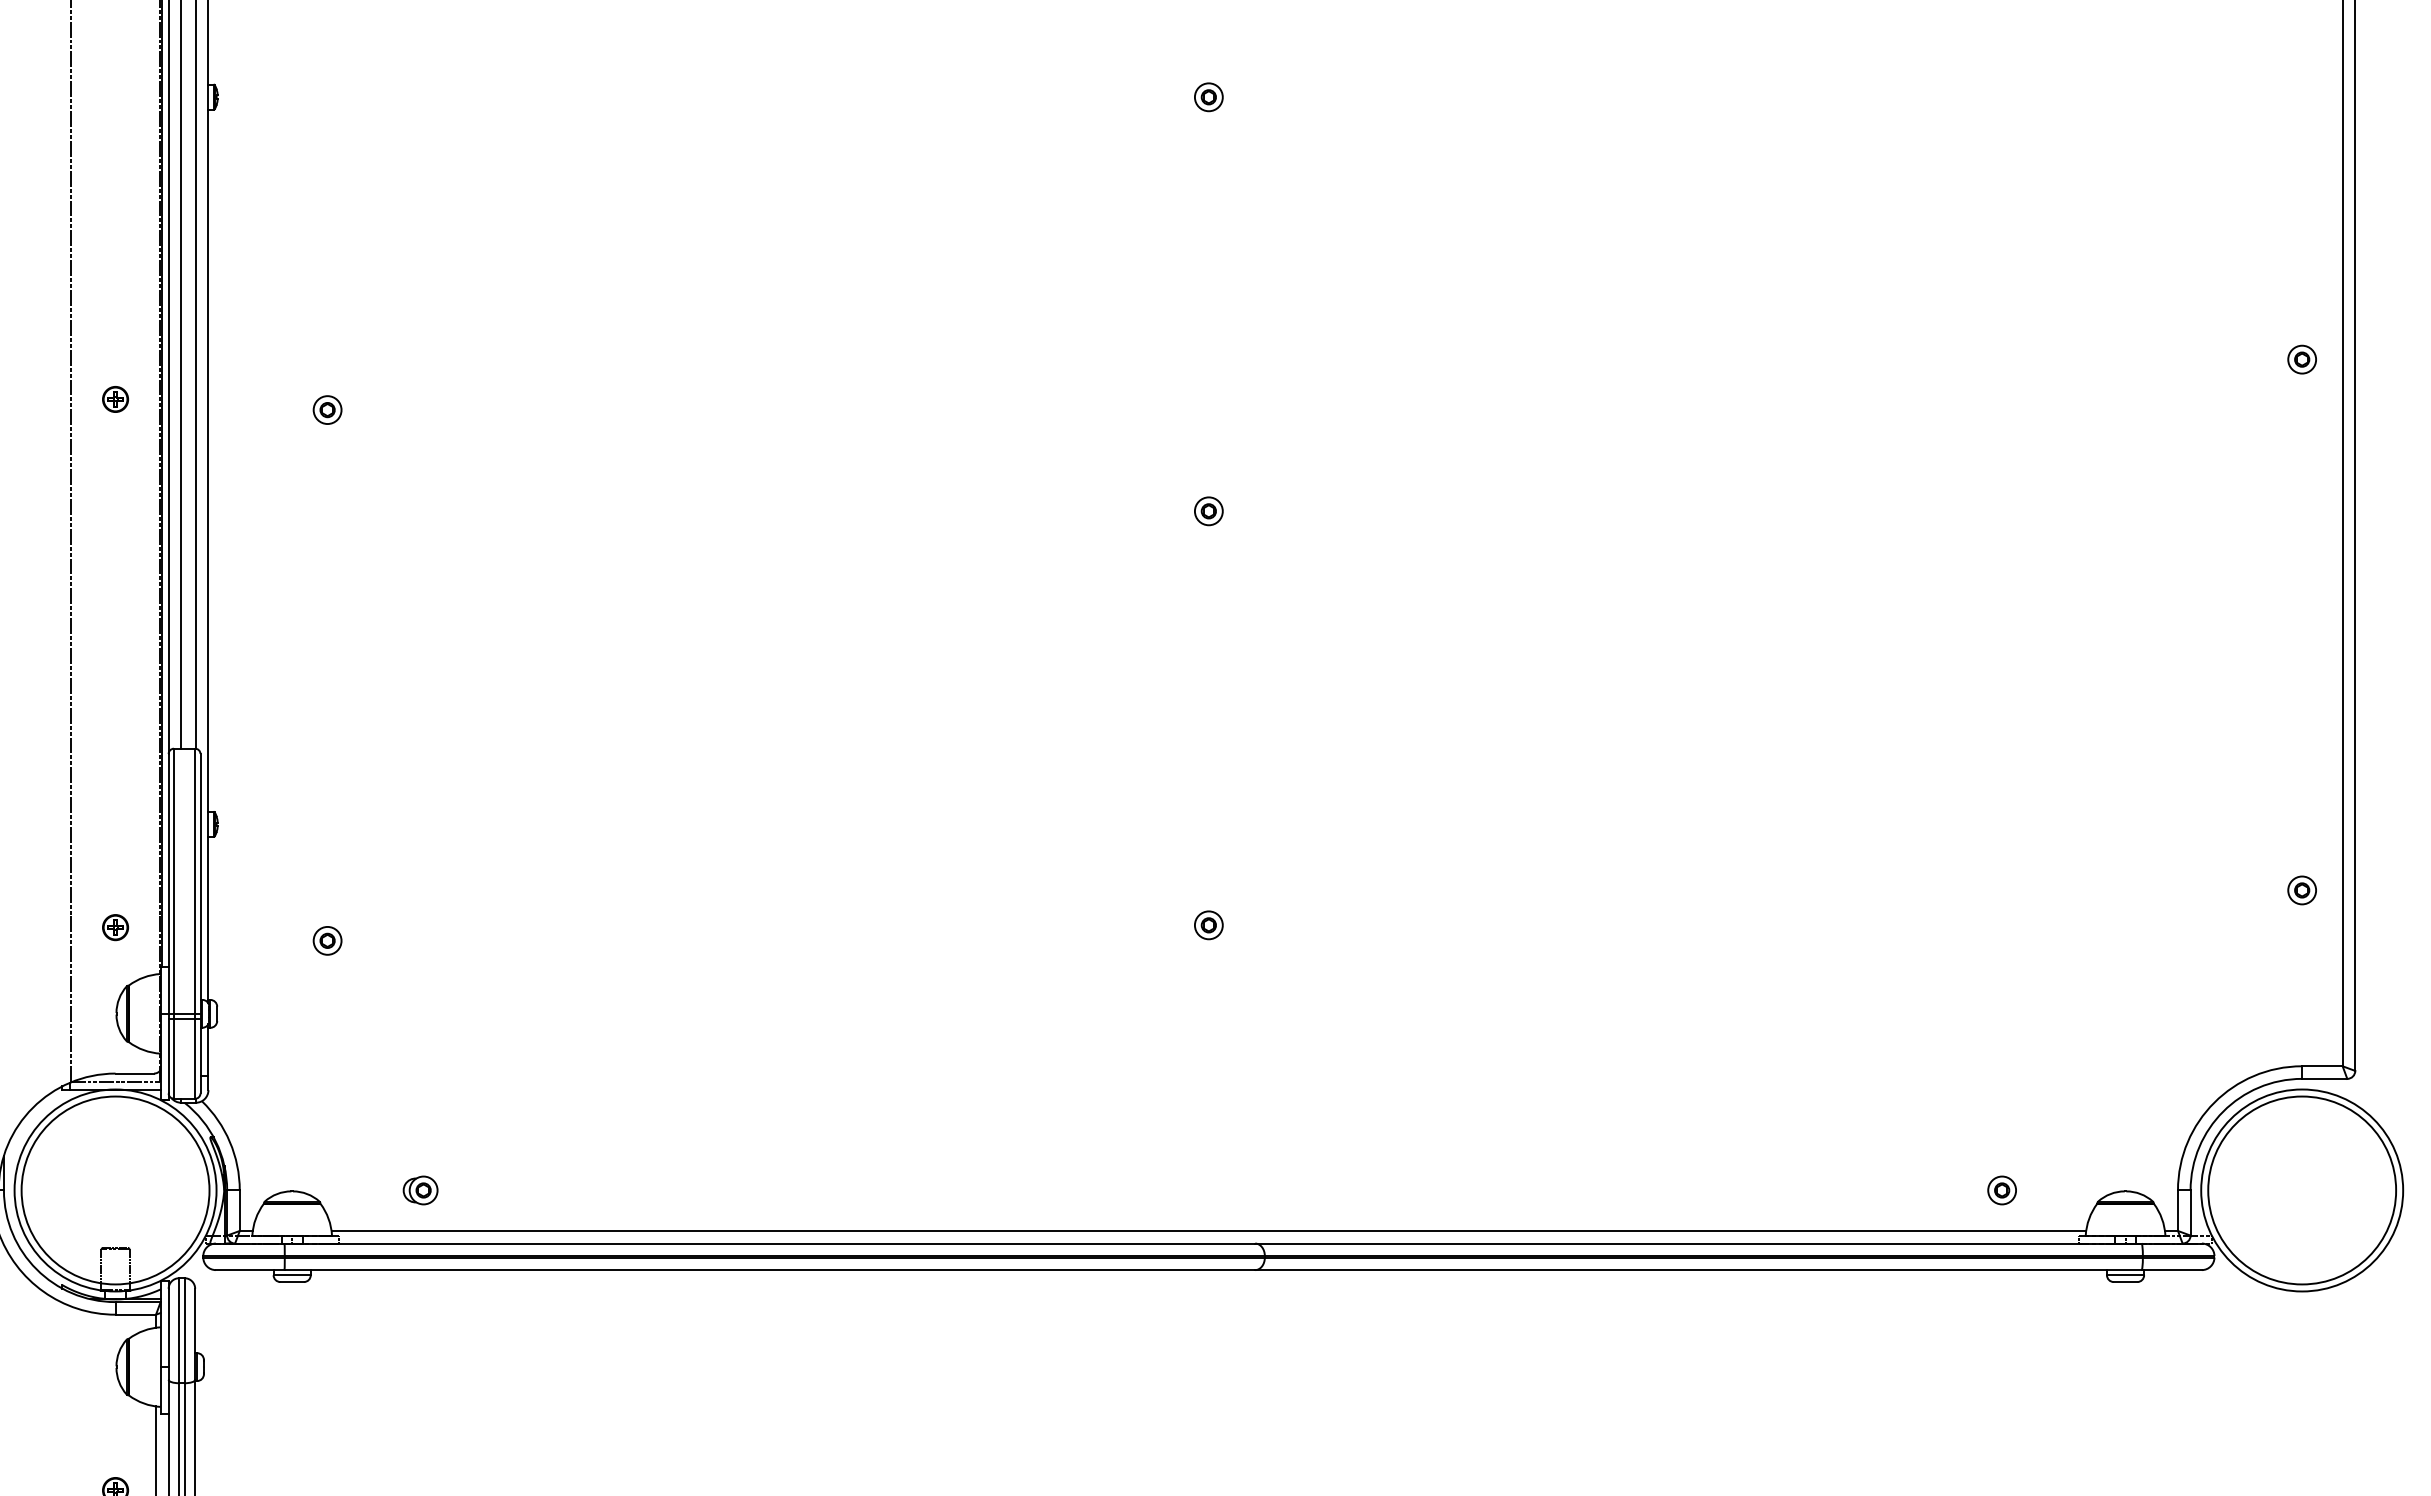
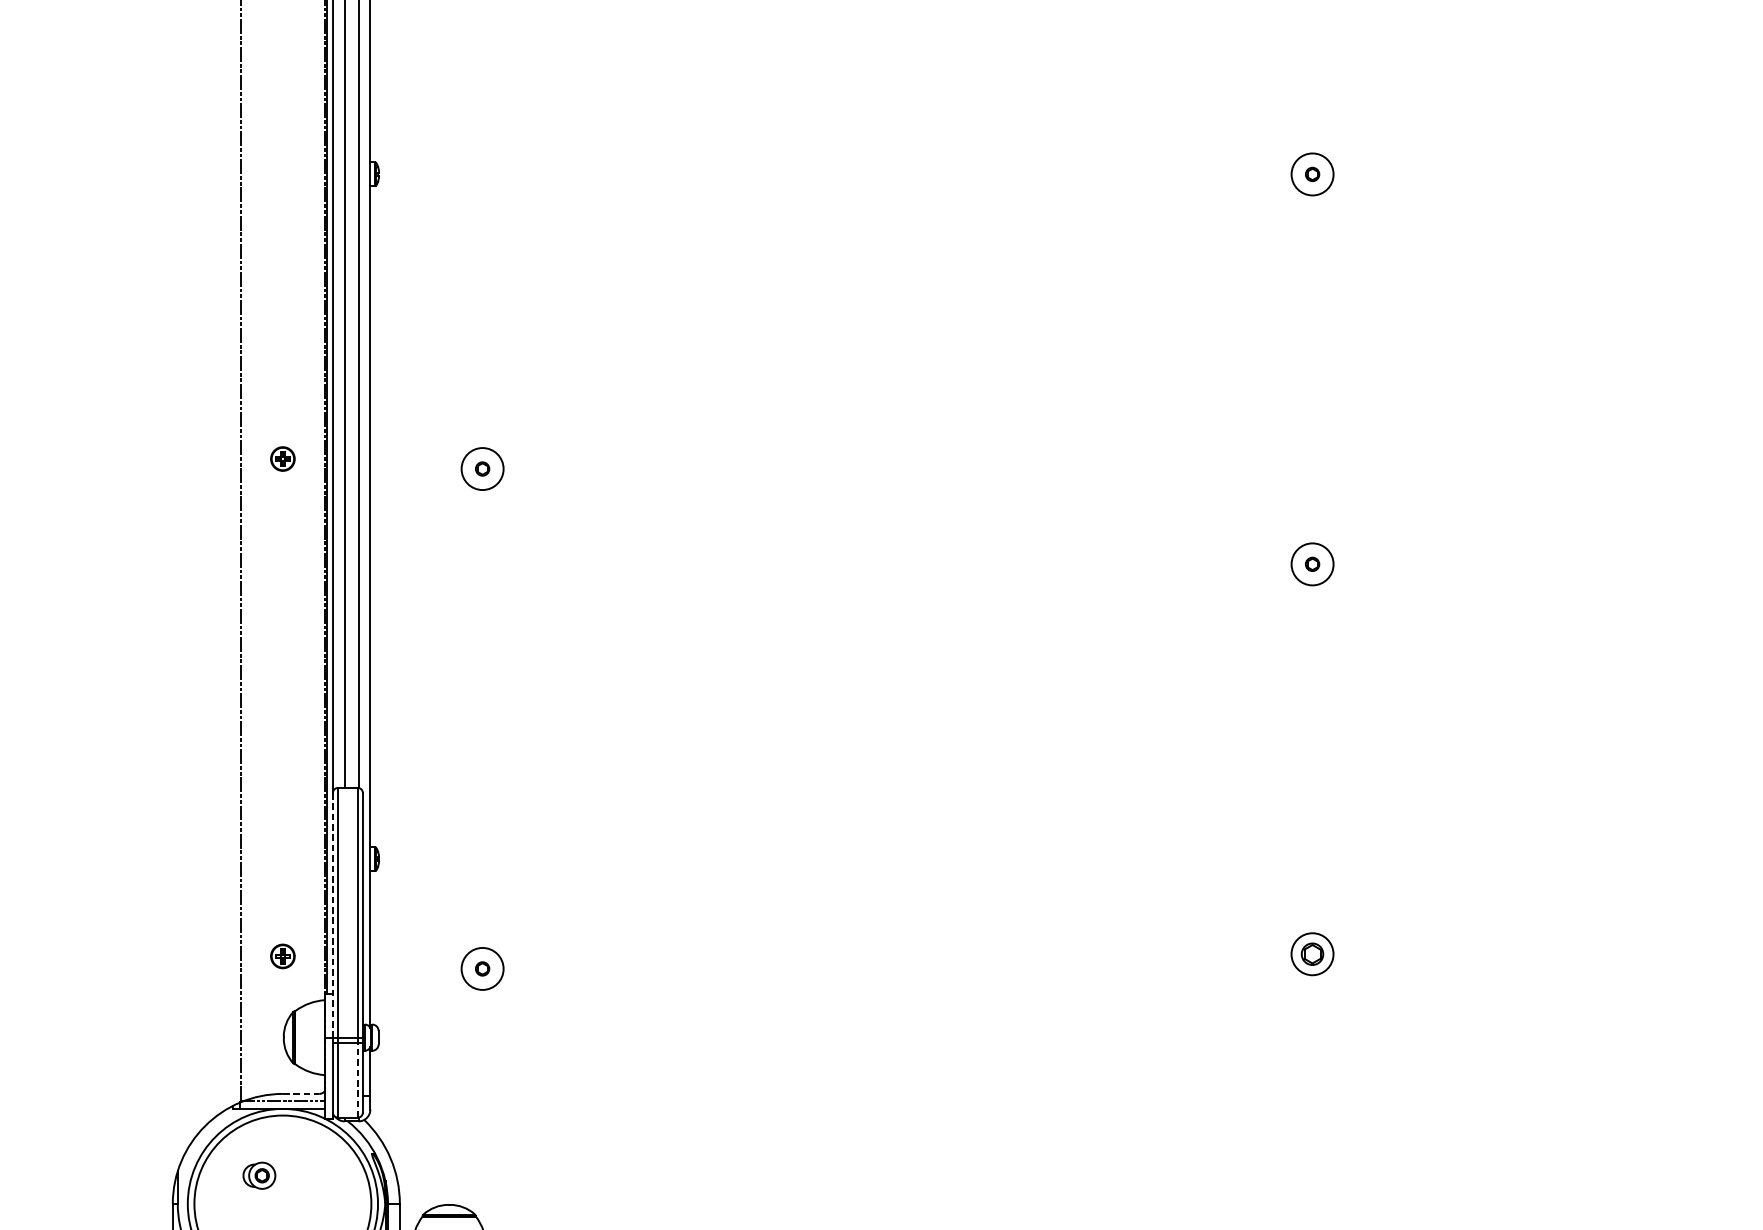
circle: (1208, 97) -> (1312, 174), size x1.6
circle: (327, 410) -> (482, 469), size x1.6
circle: (1208, 511) -> (1312, 564), size x1.6
line: (168, 883) -> (332, 914), solid -> dashed
part: (1208, 925) -> (1312, 954), size x1.6
circle: (327, 940) -> (482, 968), size x1.6
line: (195, 1058) -> (358, 1079), solid -> dashed
line: (135, 1073) -> (301, 1093), solid -> dashed
part: (420, 1190) -> (259, 1175), moved

